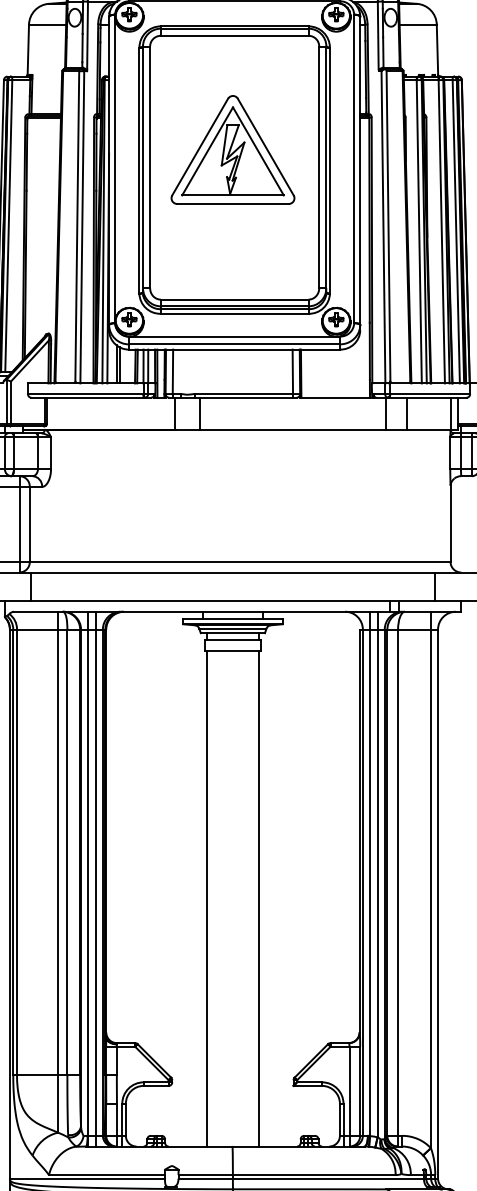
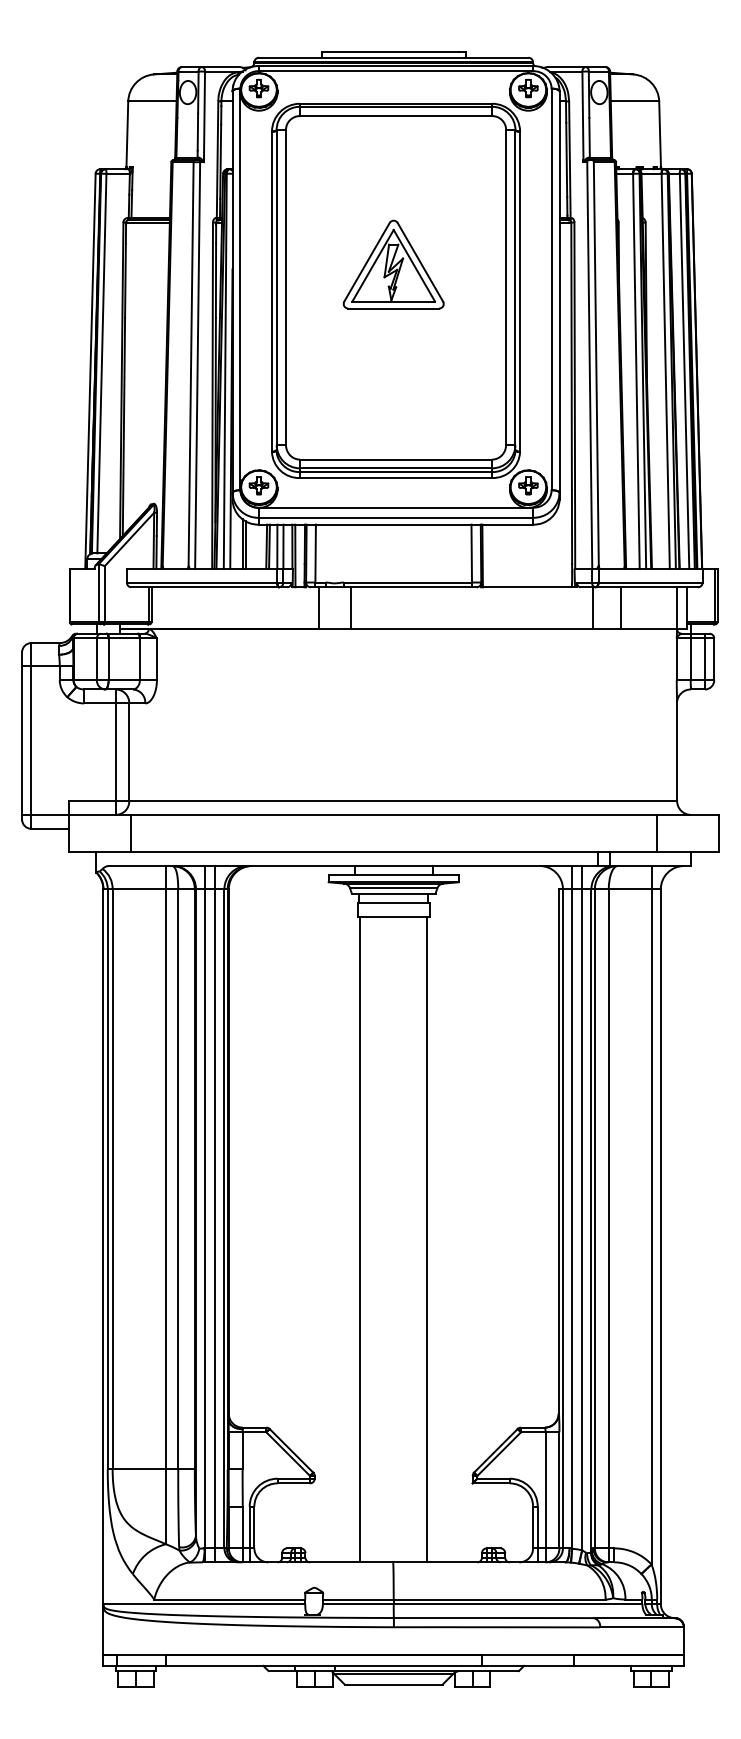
part: (232, 149) -> (393, 264), size x0.62

